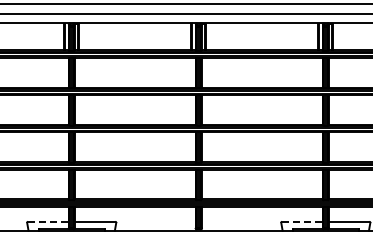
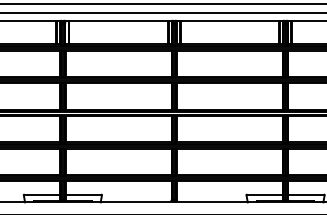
line: (48, 221) -> (42, 194), dashed -> solid
line: (302, 221) -> (265, 194), dashed -> solid

